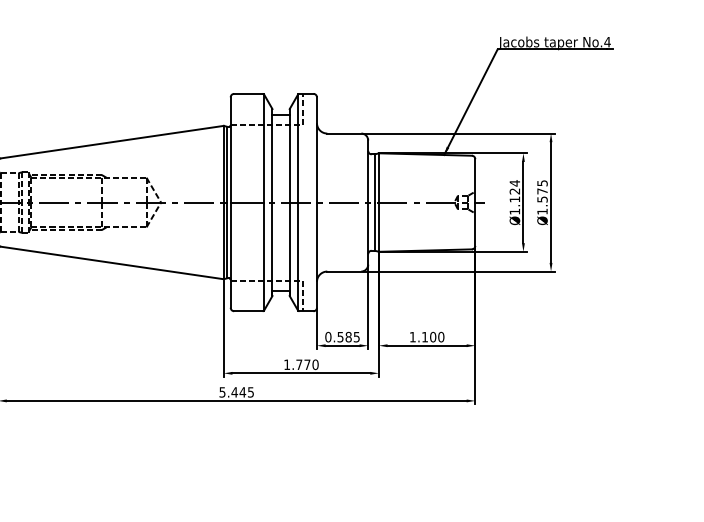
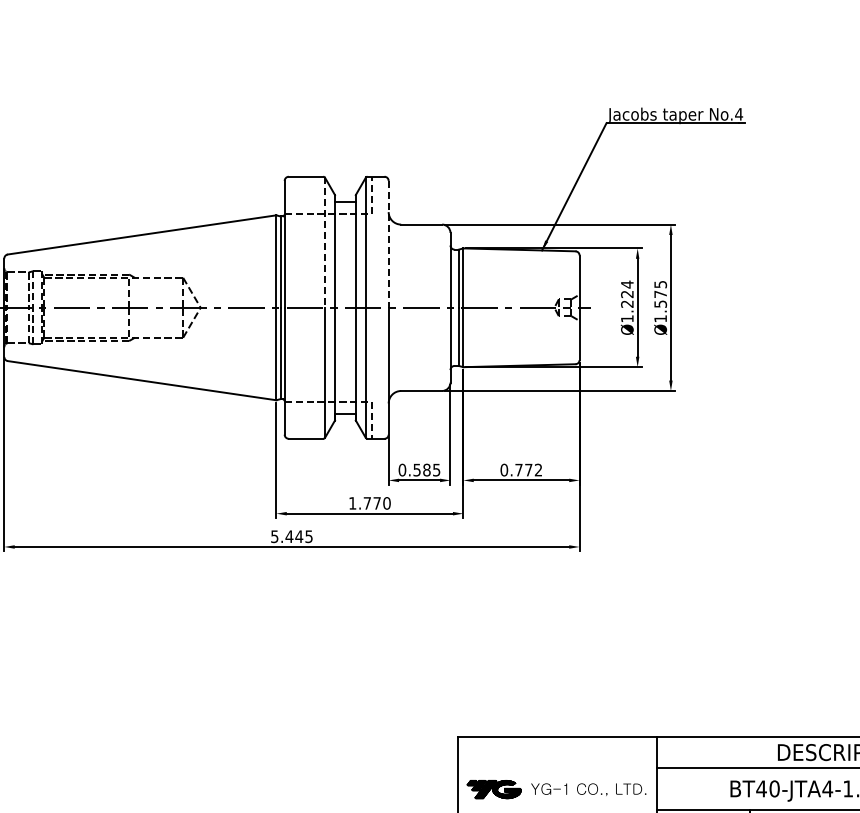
line: (263, 148) -> (324, 242), solid -> dashed
line: (316, 150) -> (388, 244), solid -> dashed
text: (515, 199) -> (627, 303), Ø1.124 -> Ø1.224
text: (427, 336) -> (521, 469), 1.100 -> 0.772

